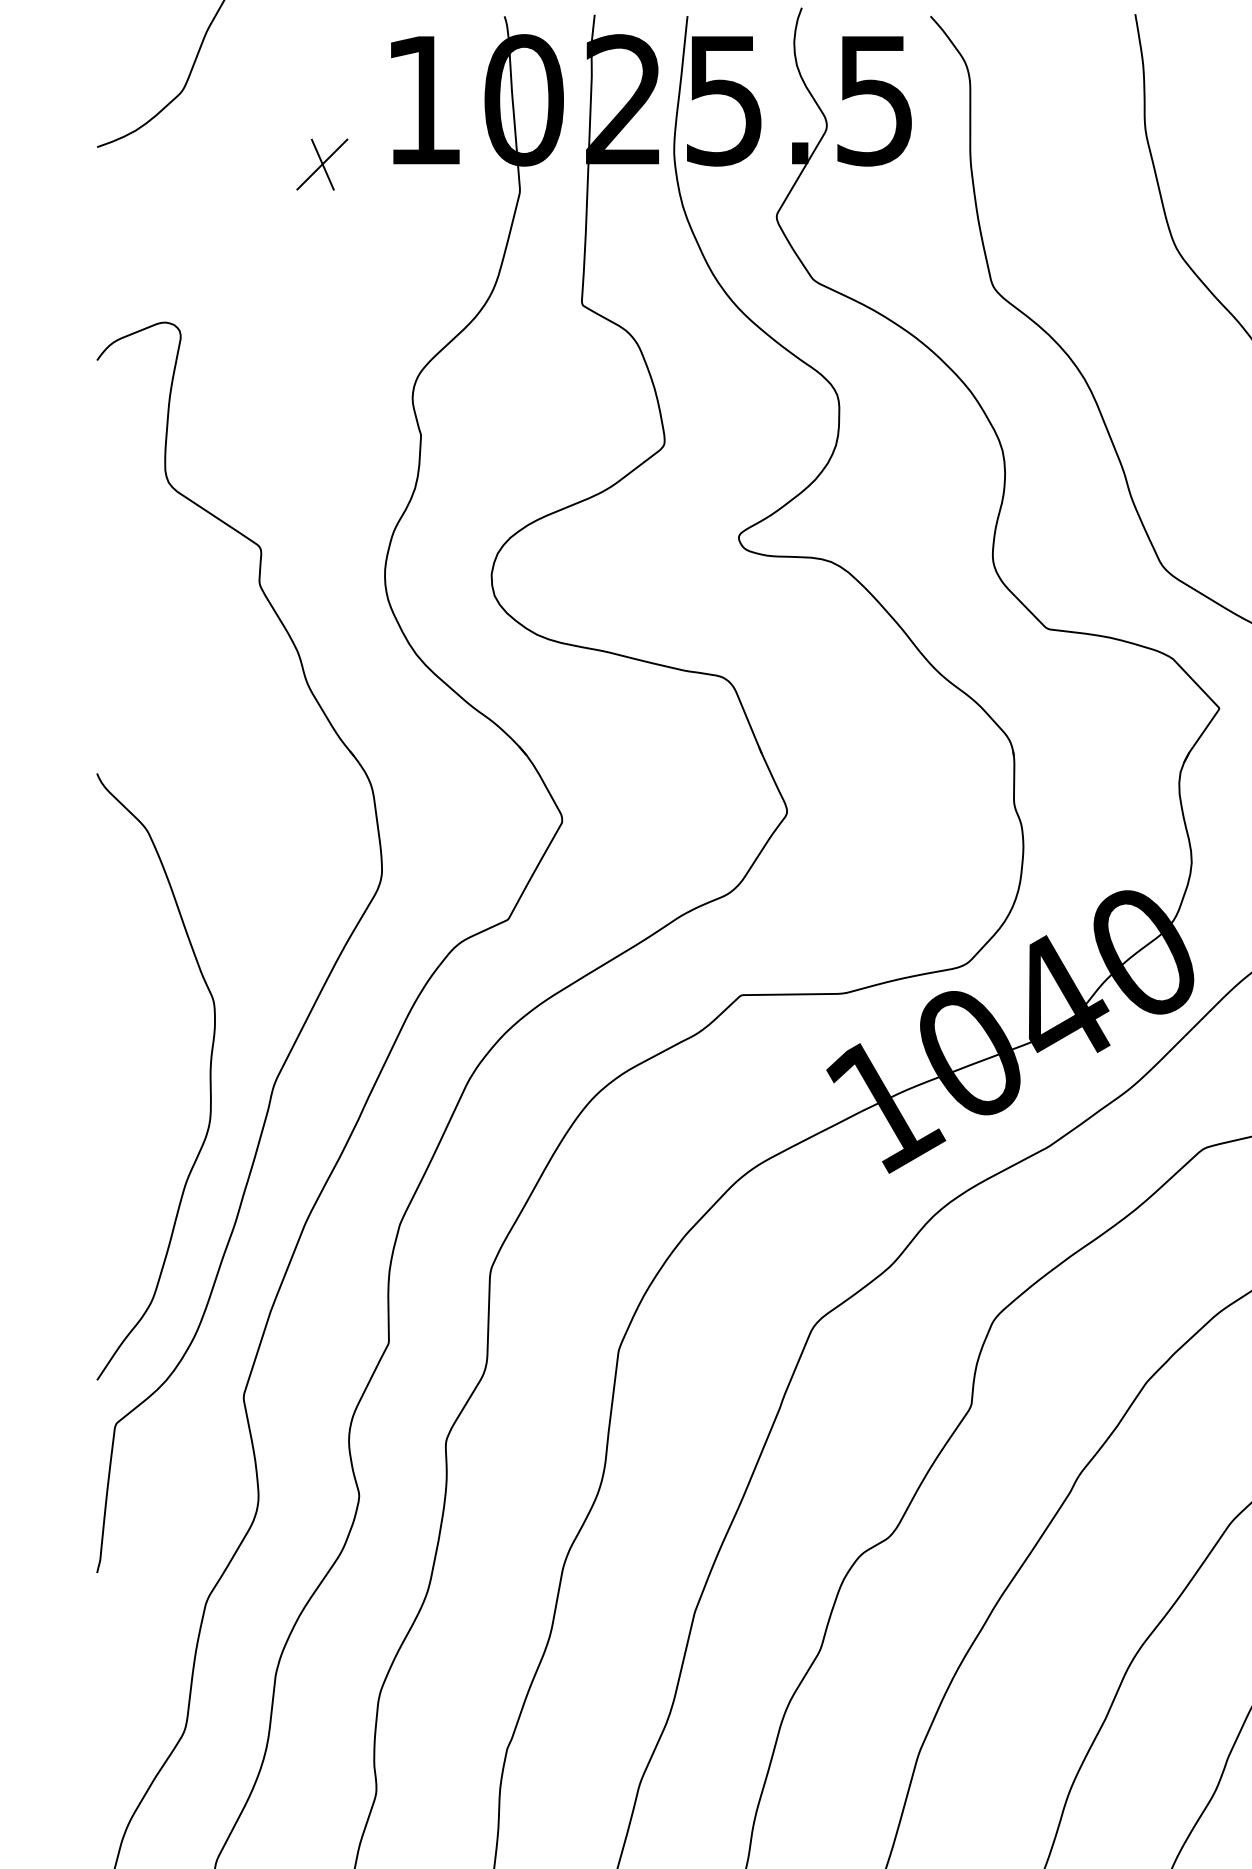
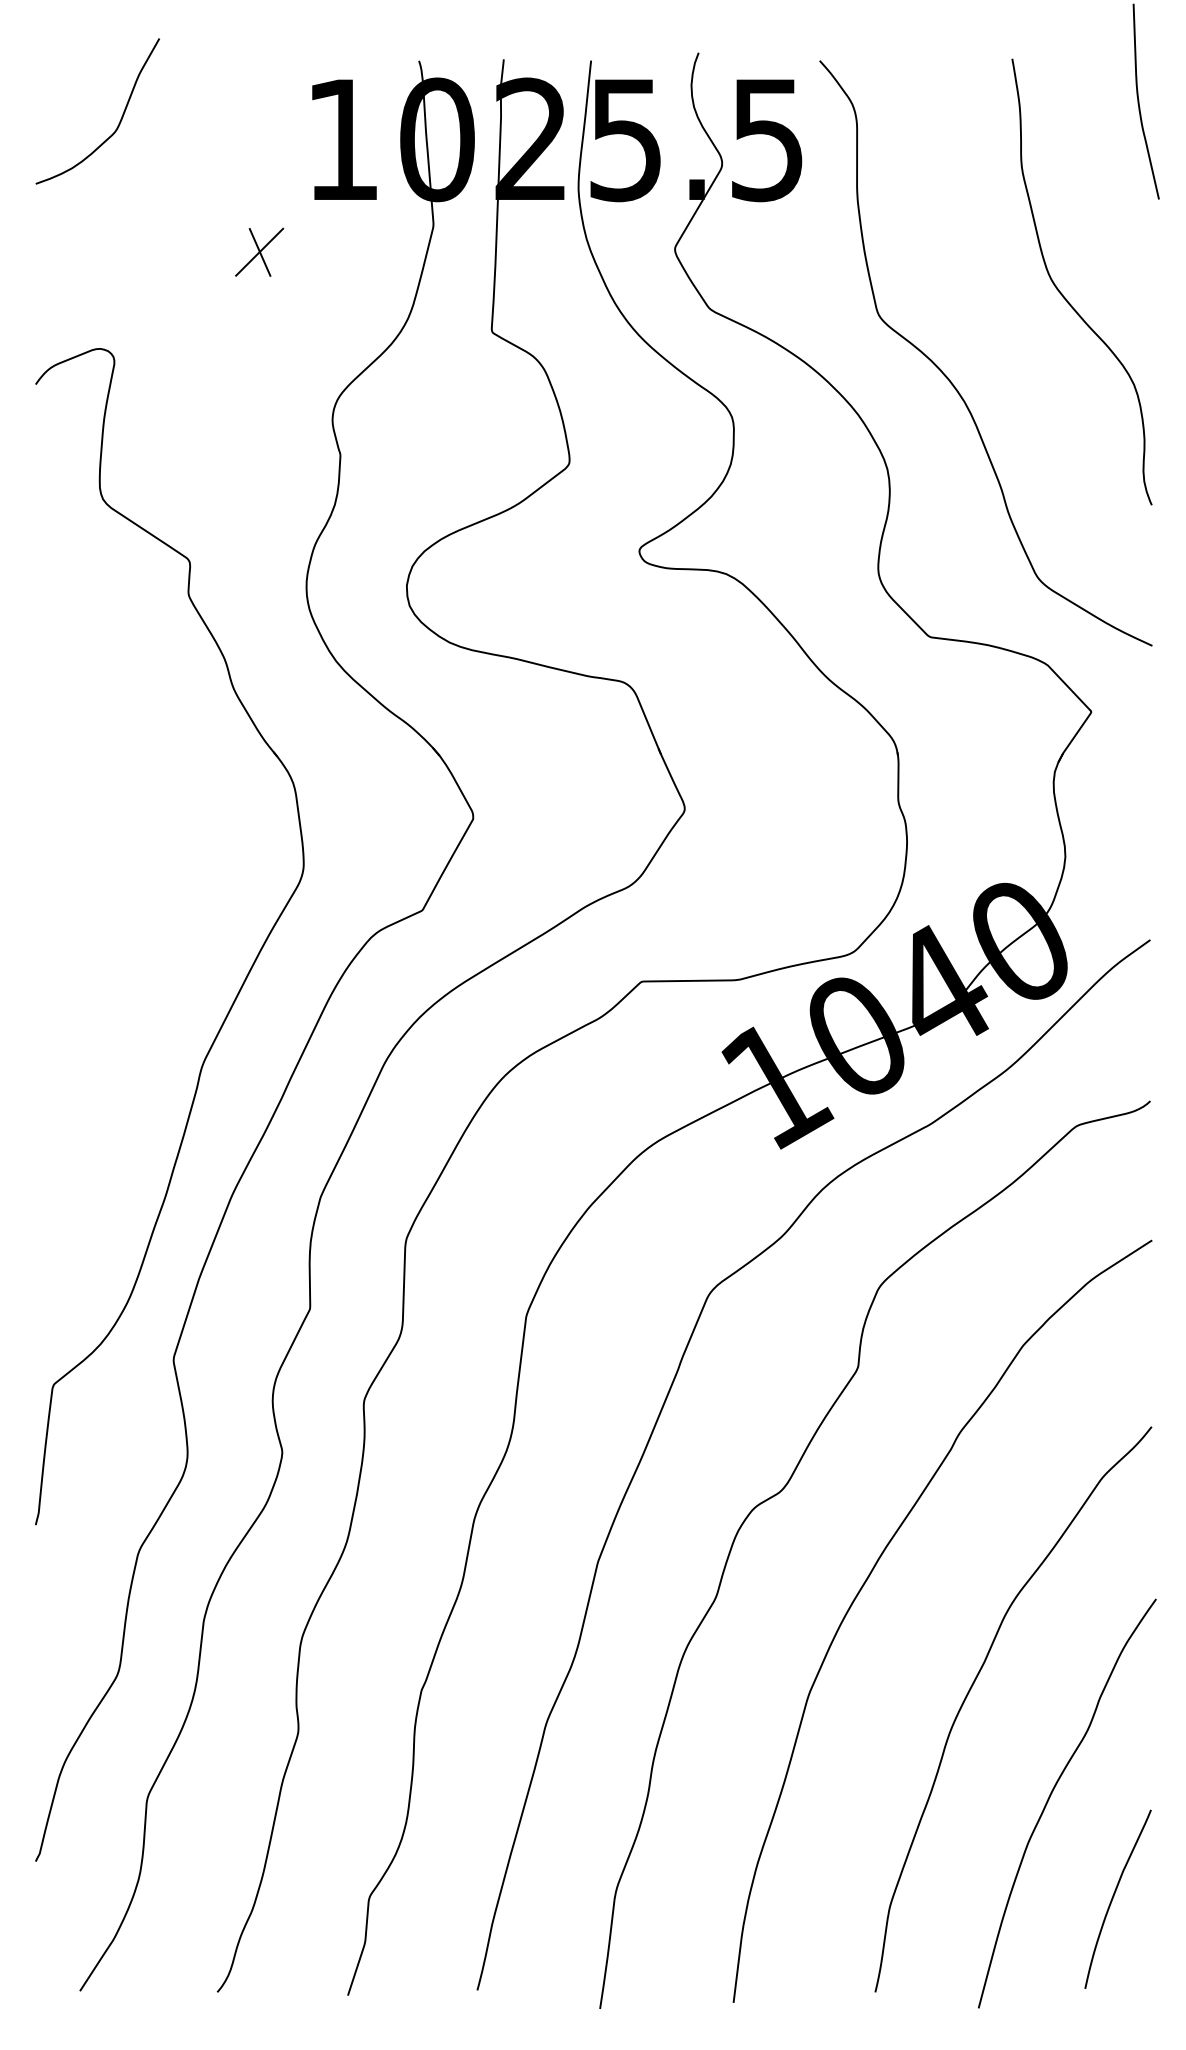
part: (322, 163) -> (259, 251), moved
curve: (209, 1076) -> (141, 1058), removed

